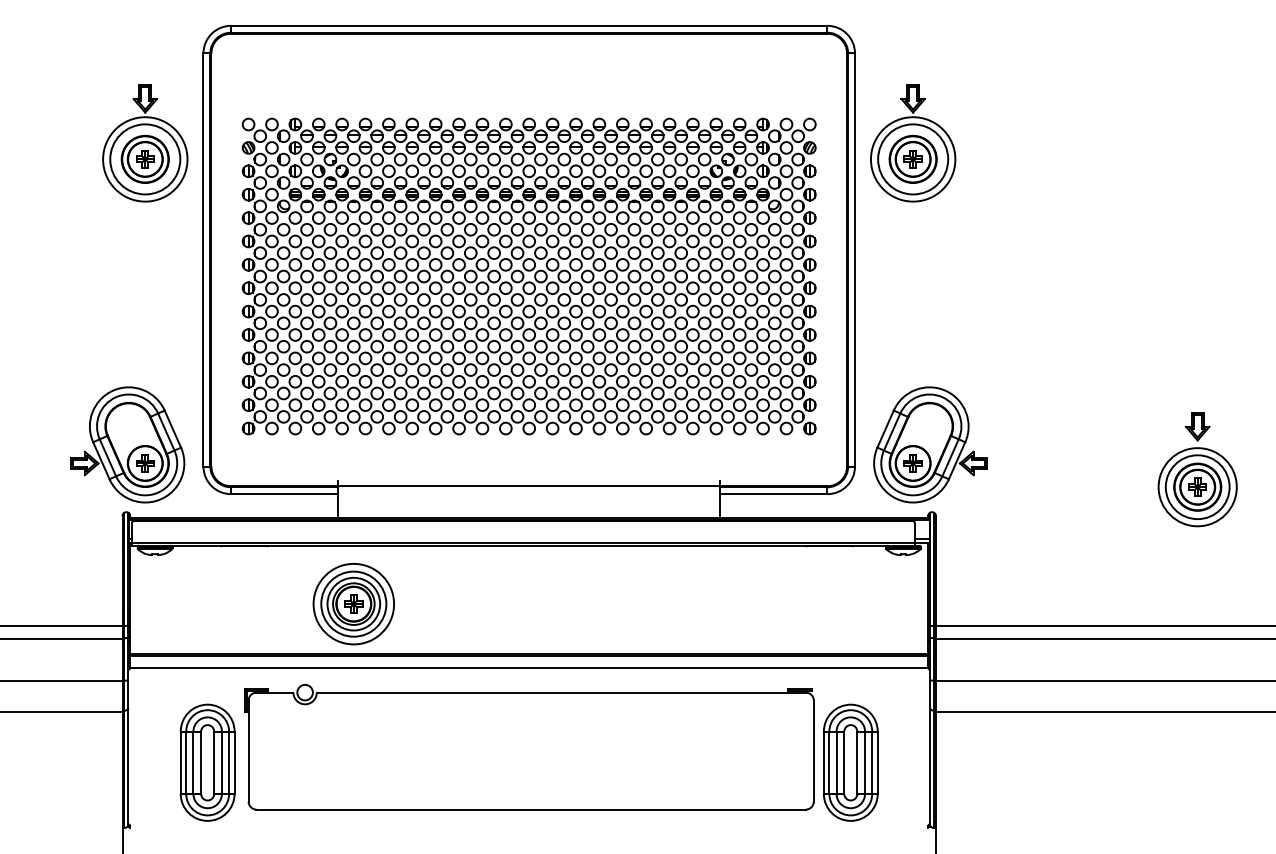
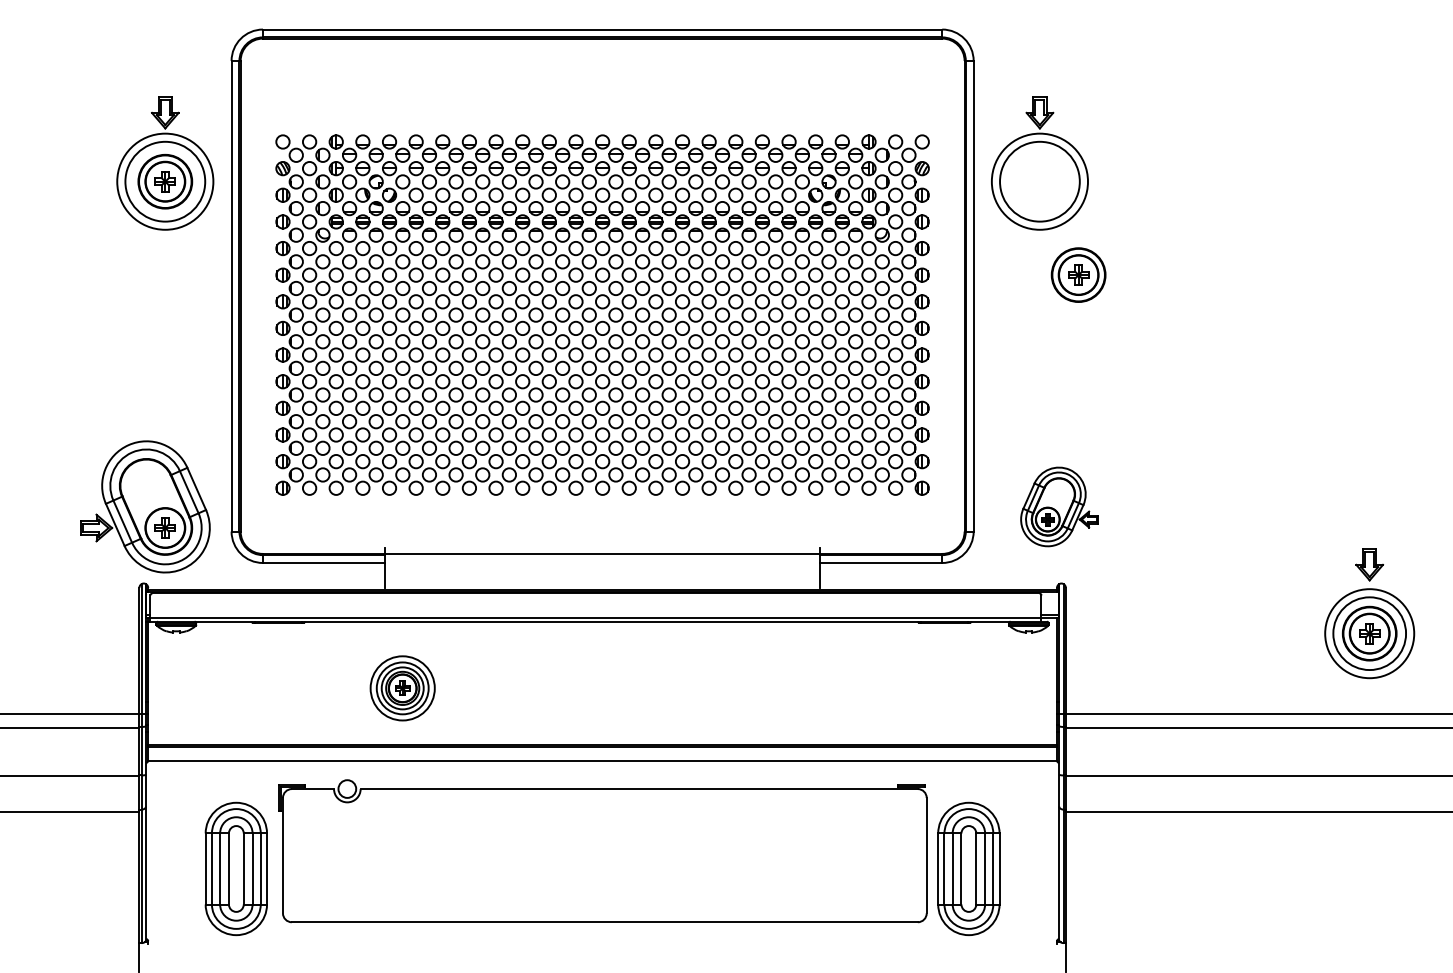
part: (912, 158) -> (1077, 274), moved
part: (930, 444) -> (1059, 506), size x0.6
part: (1197, 469) -> (1369, 613), moved
part: (353, 604) -> (402, 688), size x0.7

